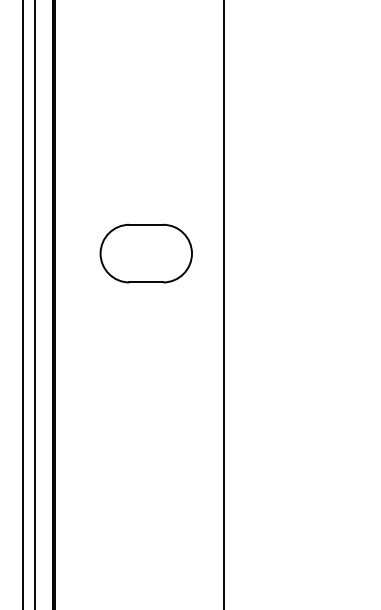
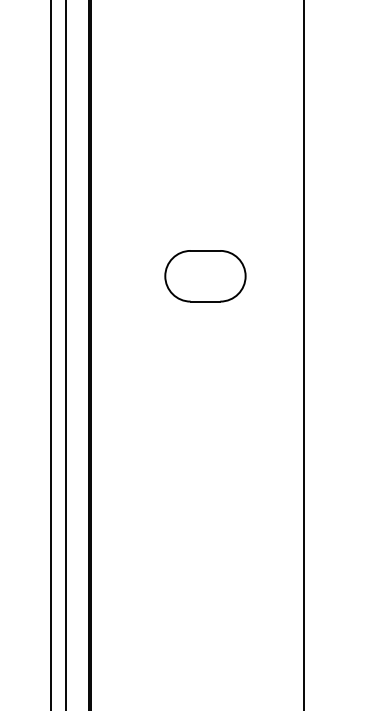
part: (145, 253) -> (204, 276), size x0.7

